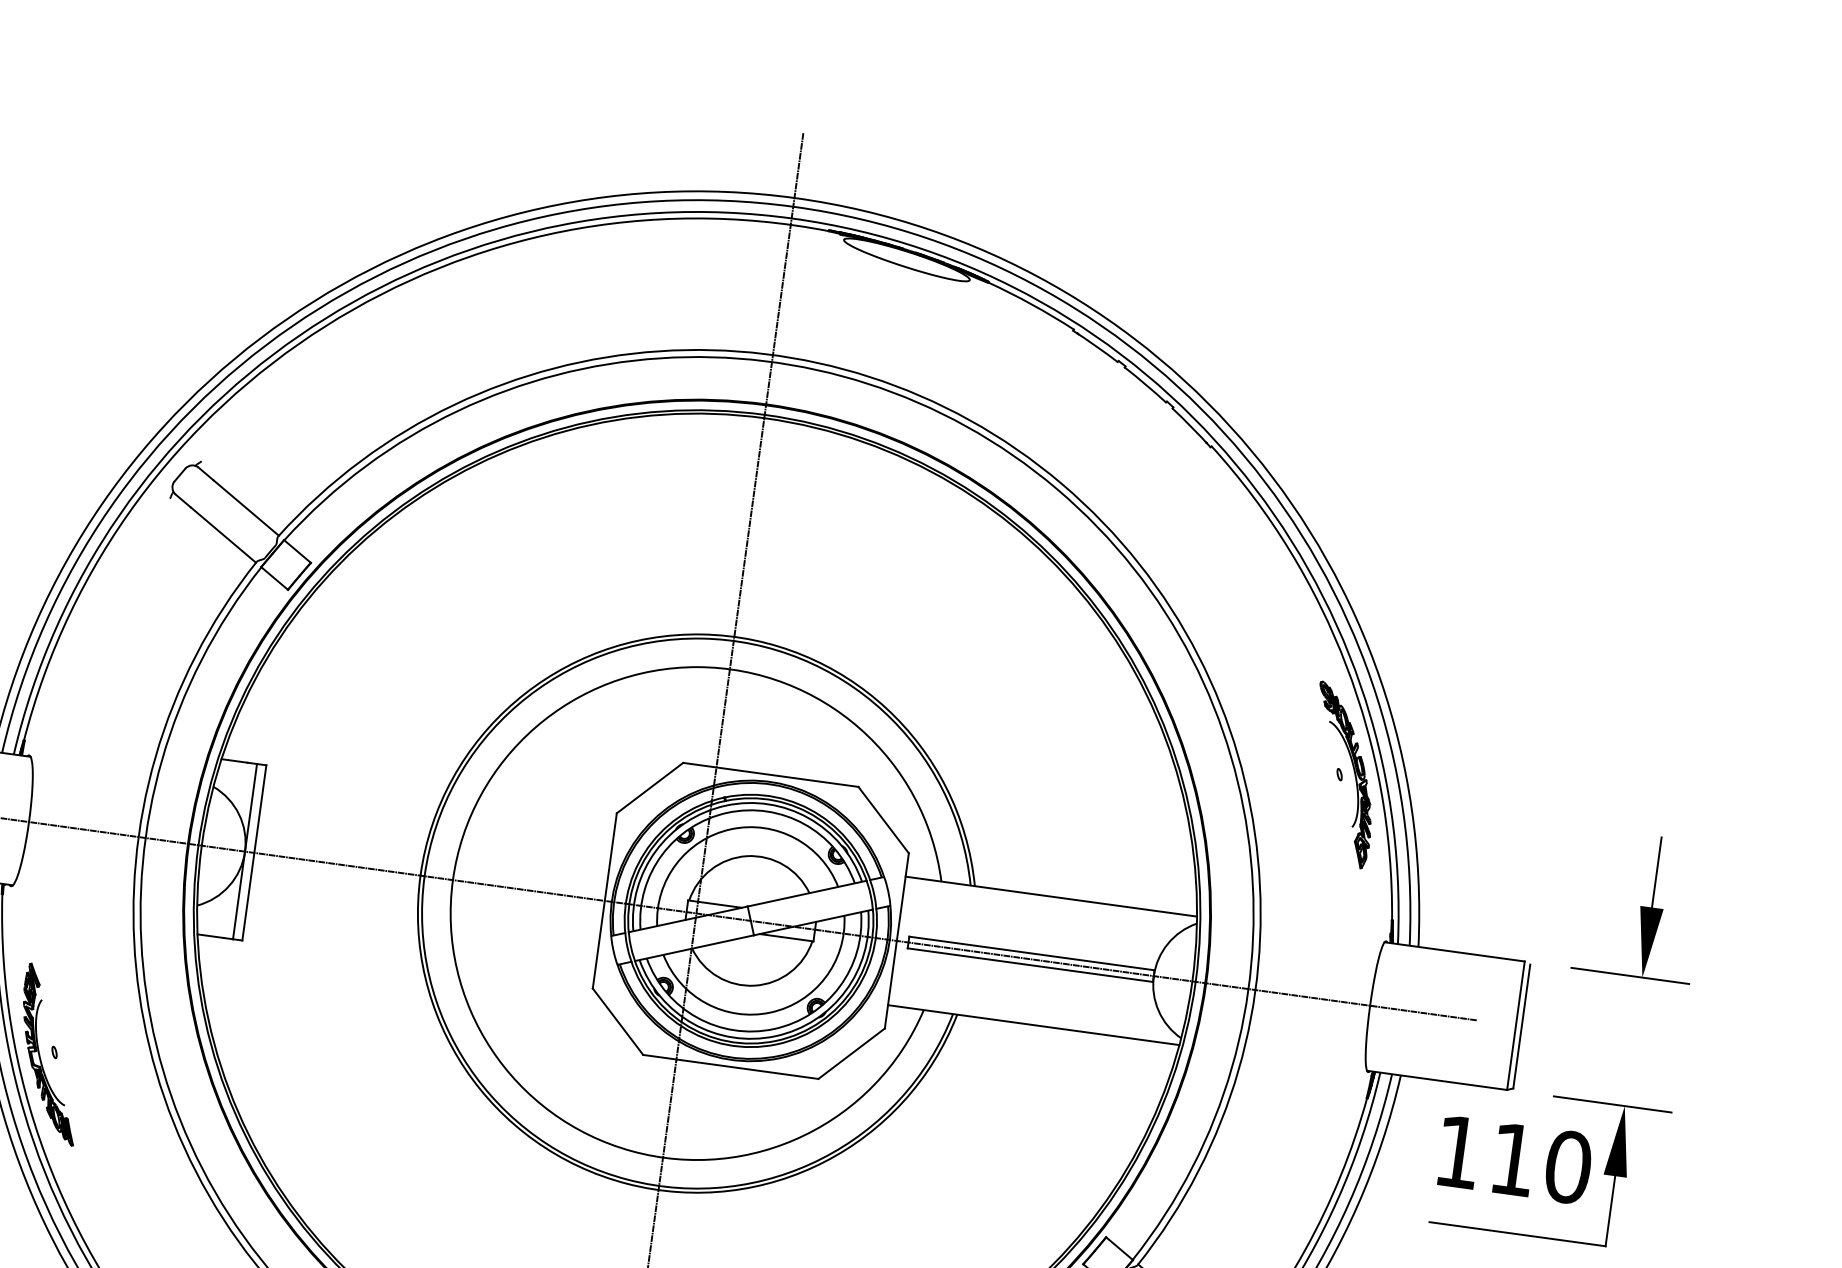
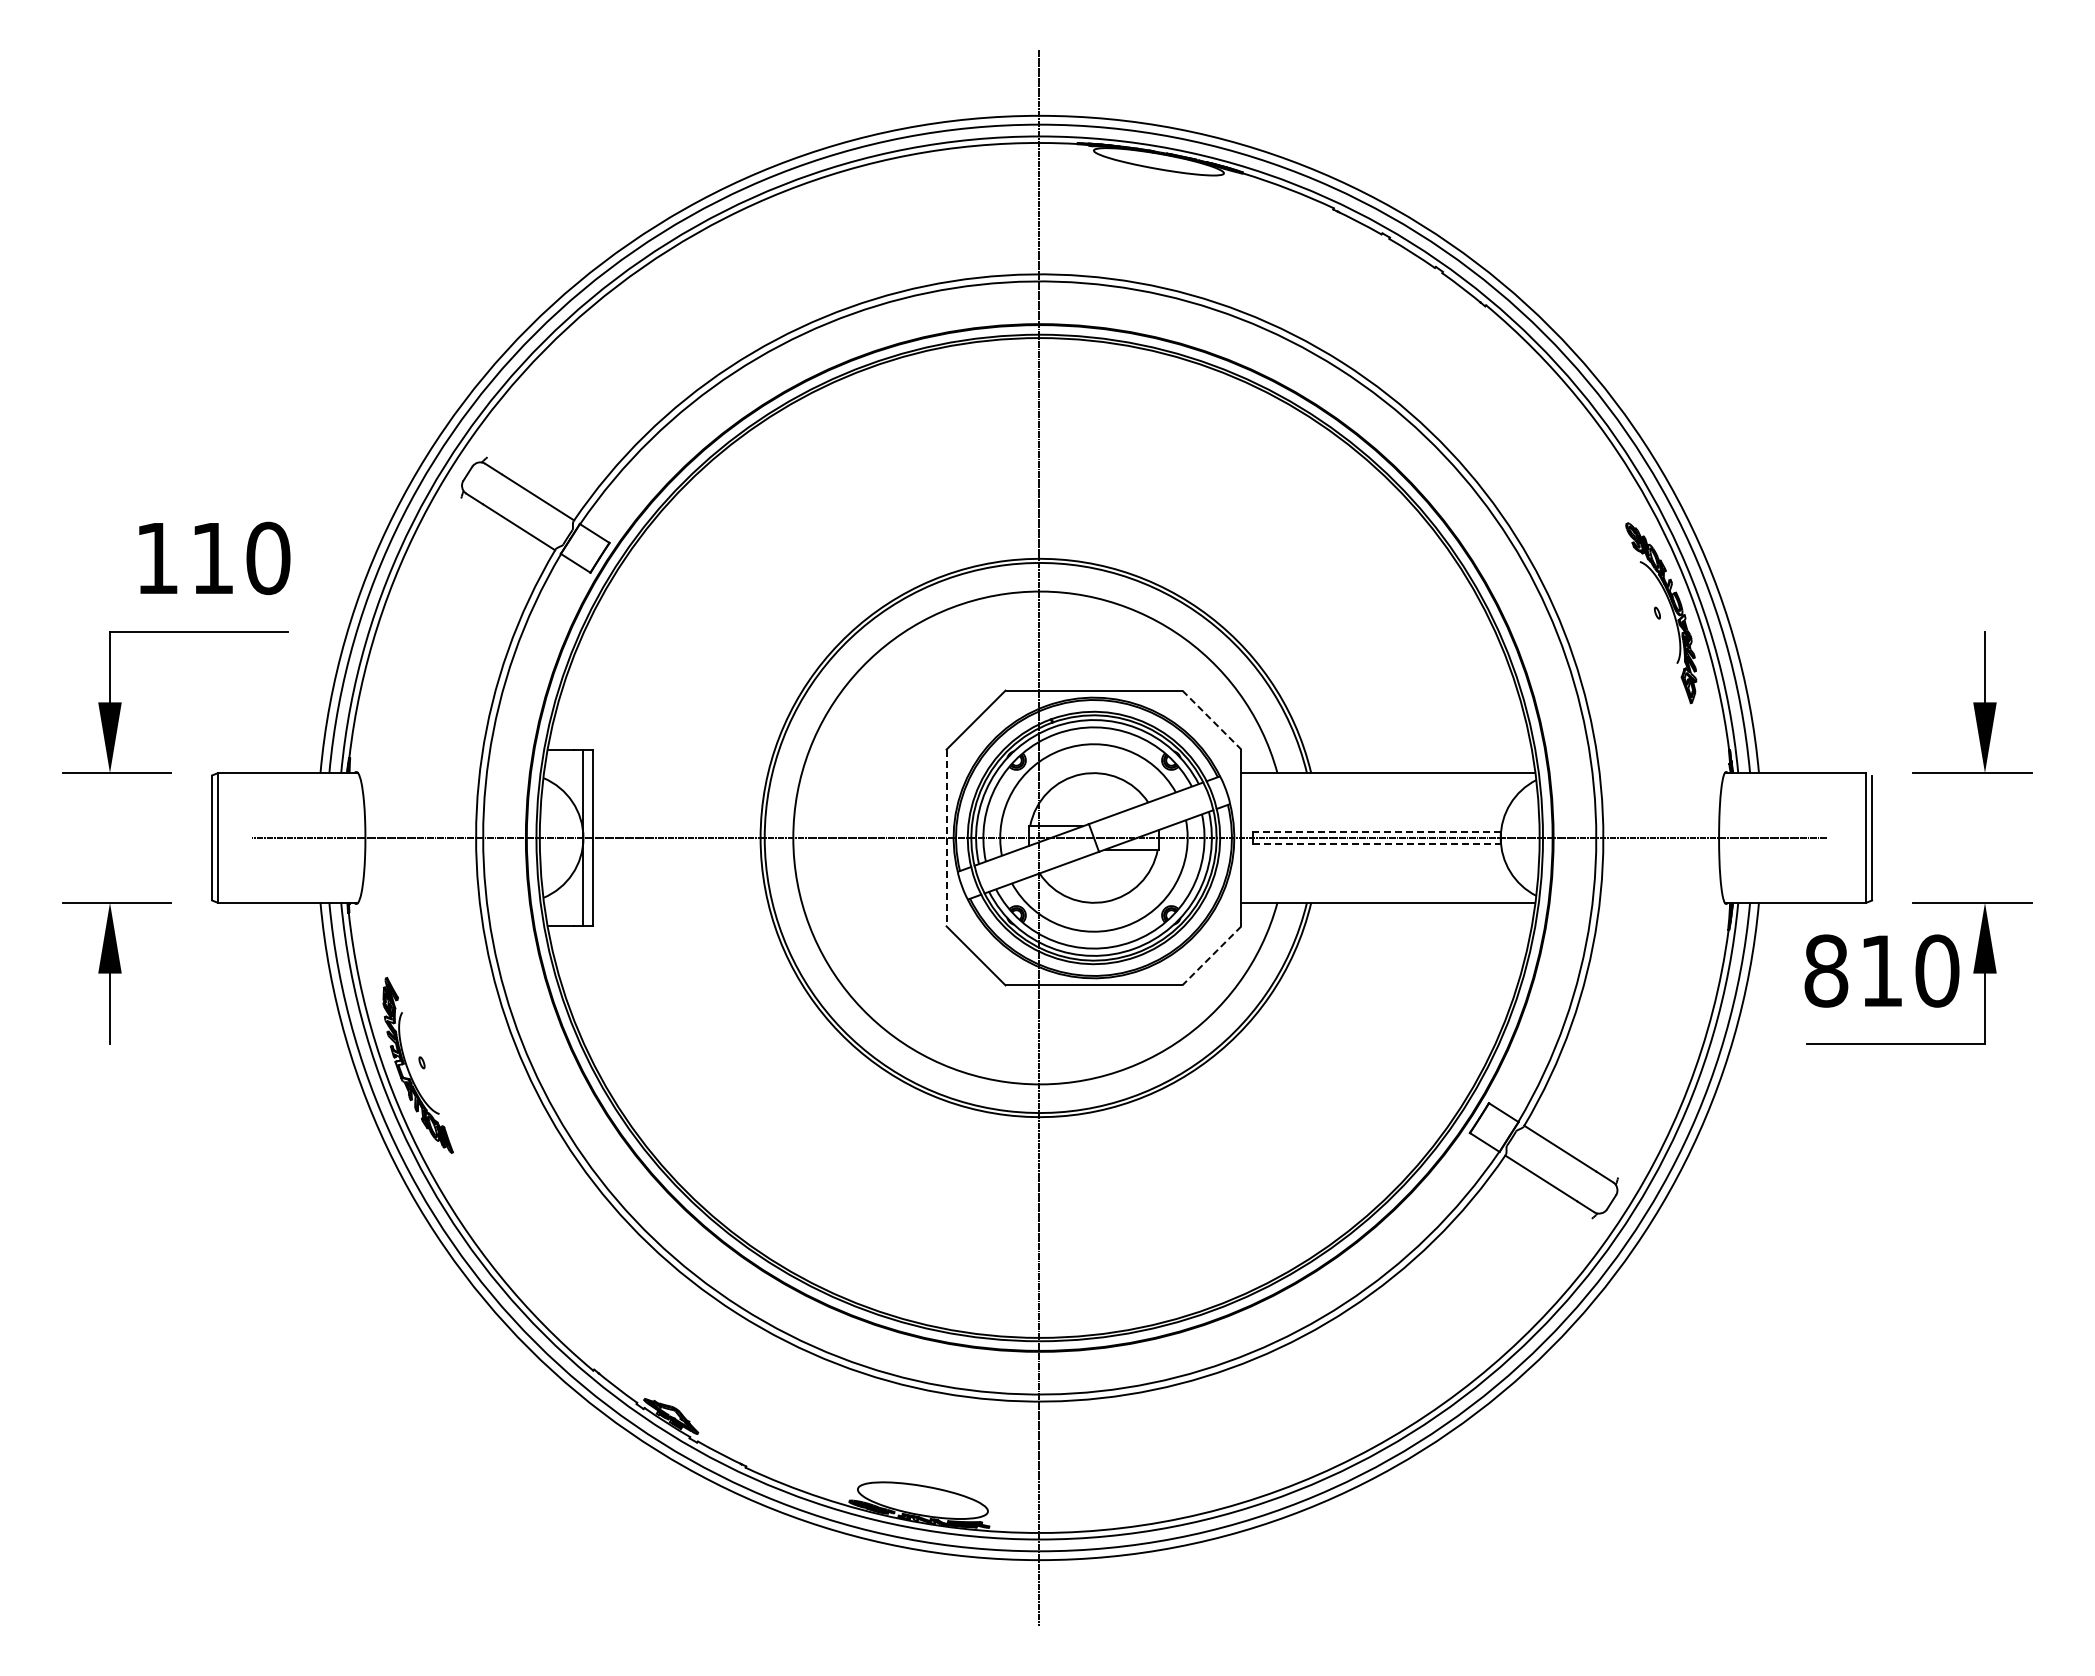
line: (883, 820) -> (1211, 720), solid -> dashed
line: (604, 901) -> (946, 838), solid -> dashed
line: (1031, 953) -> (1376, 832), solid -> dashed
line: (1029, 964) -> (1376, 843), solid -> dashed
line: (851, 1053) -> (1211, 955), solid -> dashed
text: (1458, 1151) -> (1826, 970), 110 -> 810

